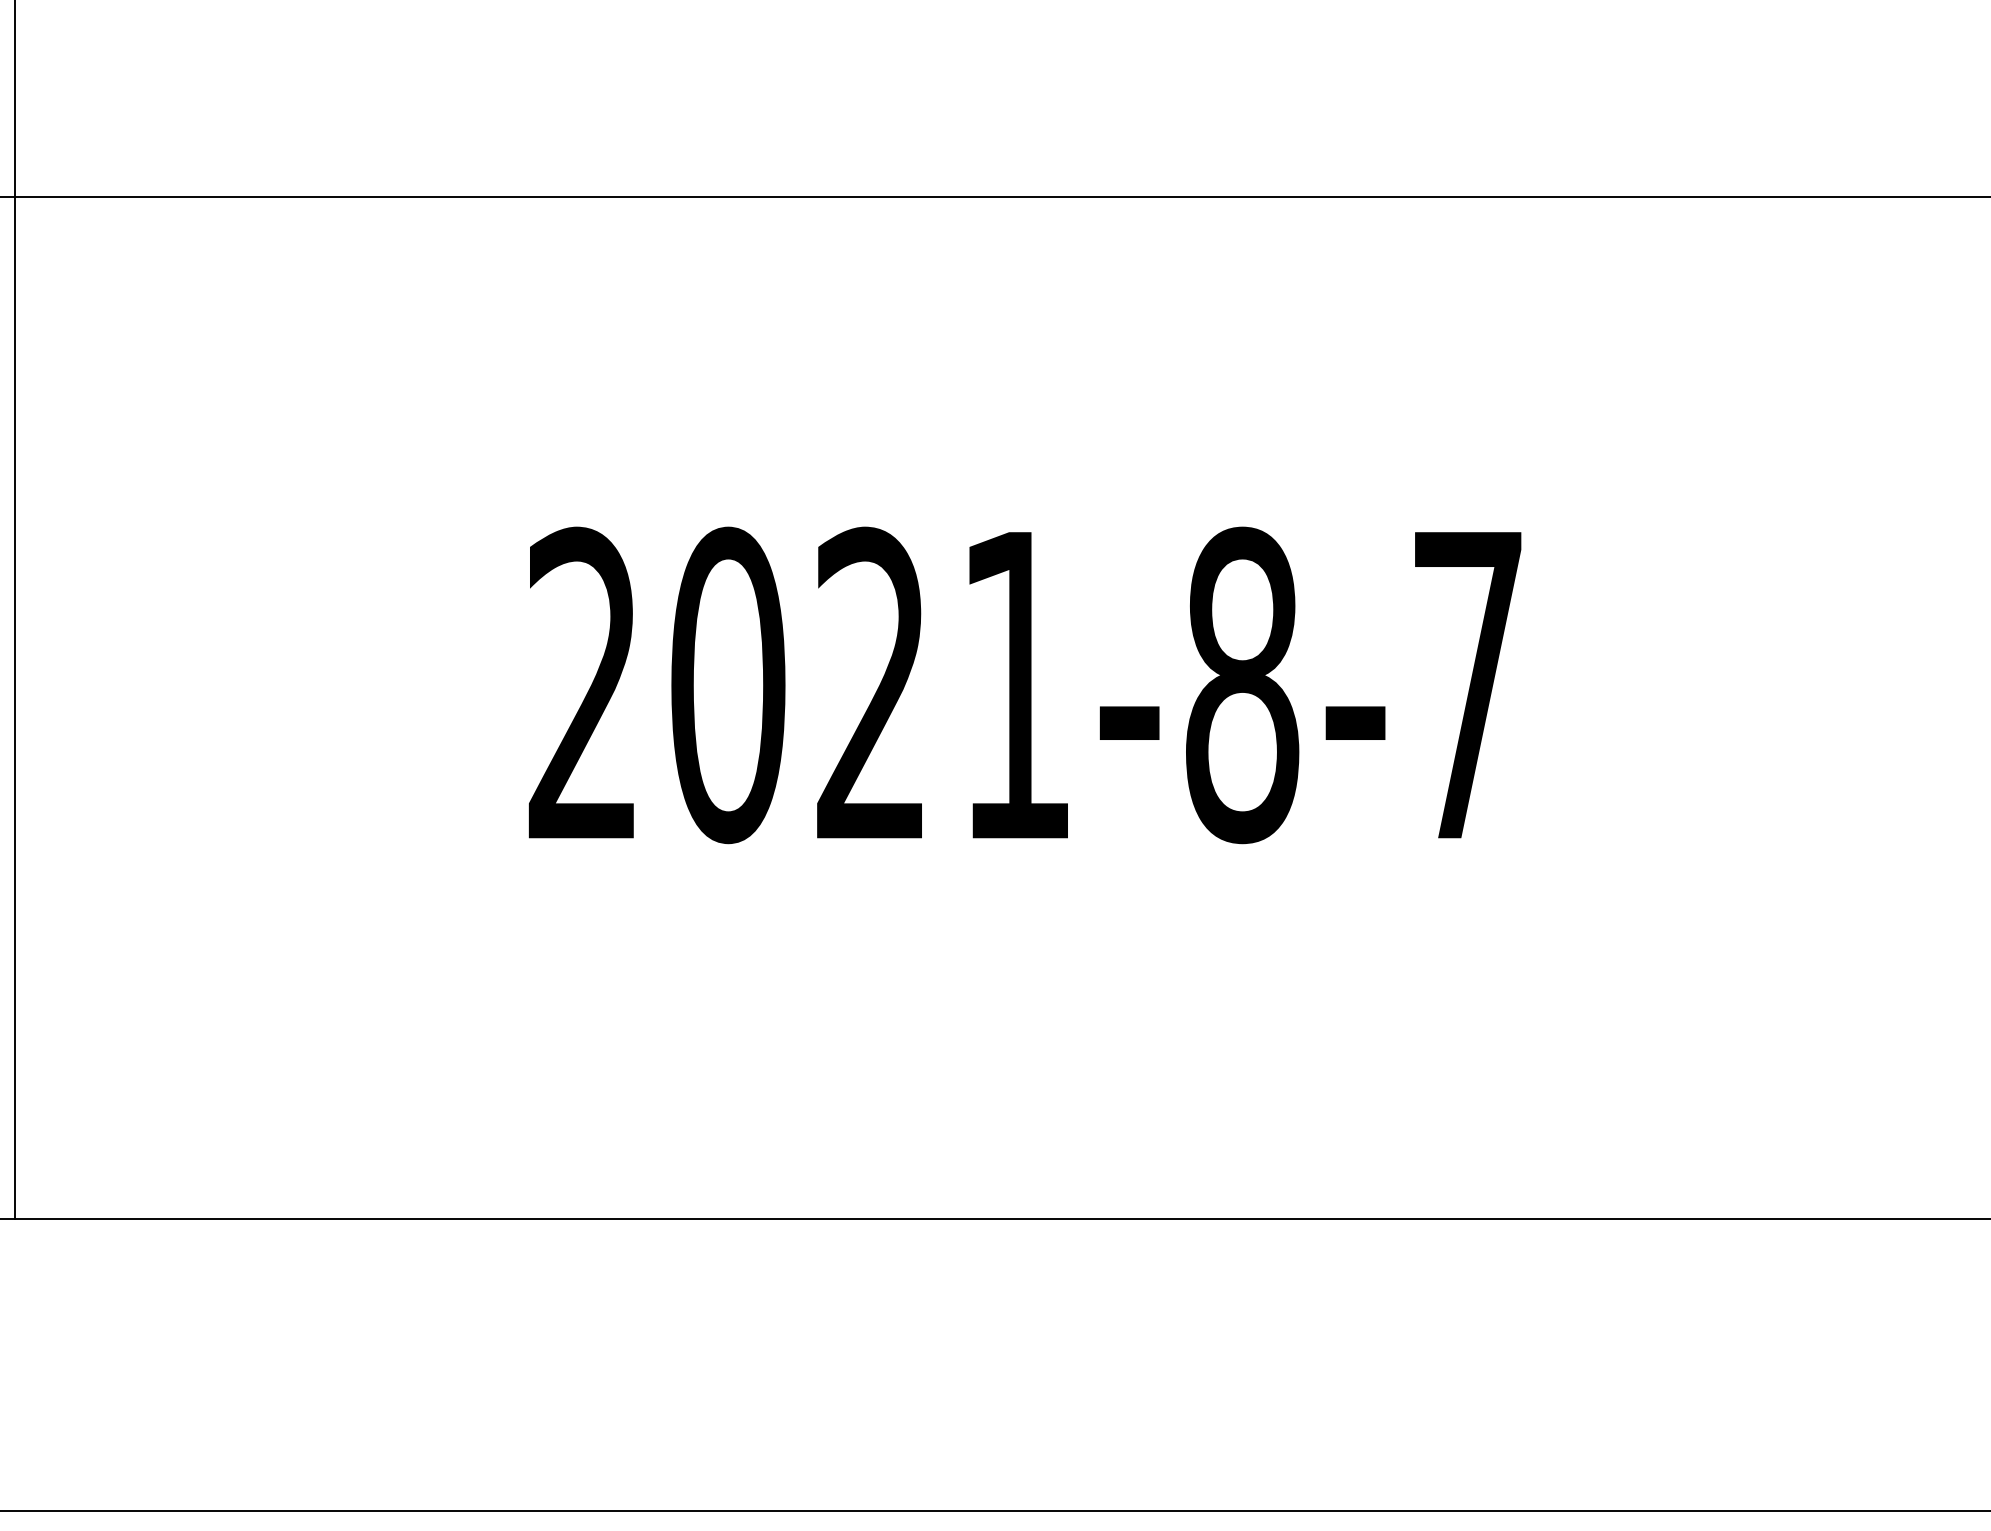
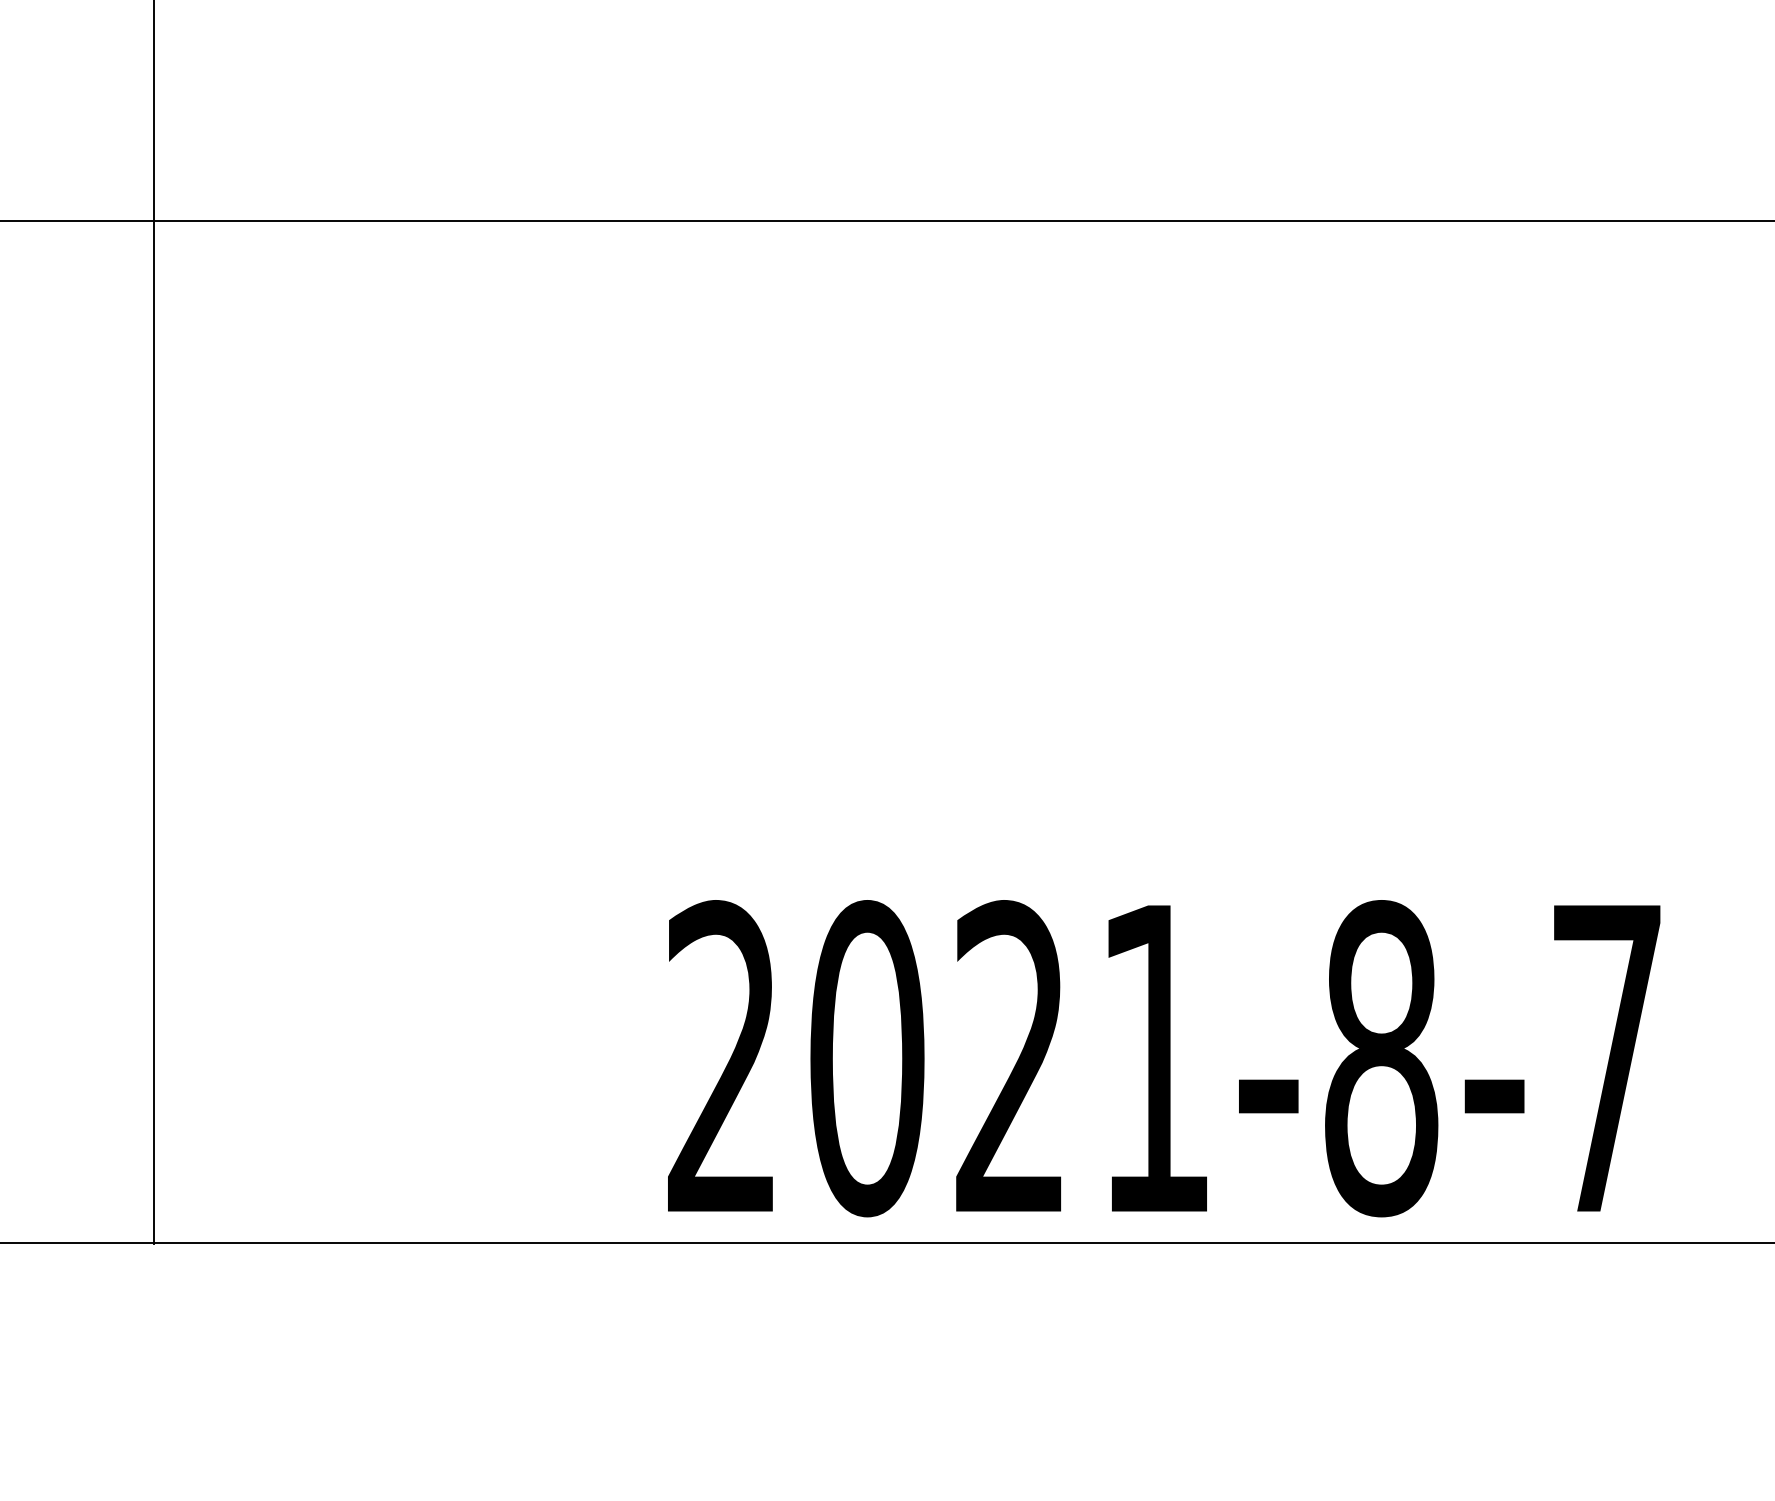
text: (1025, 685) -> (1164, 1058), moved

